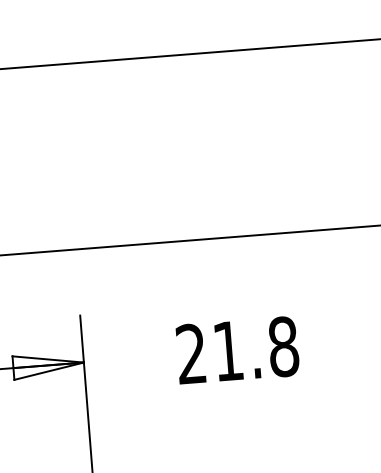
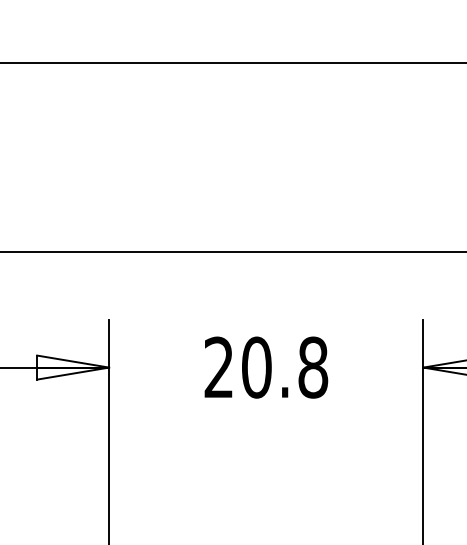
text: (228, 351) -> (256, 367), 21.8 -> 20.8

